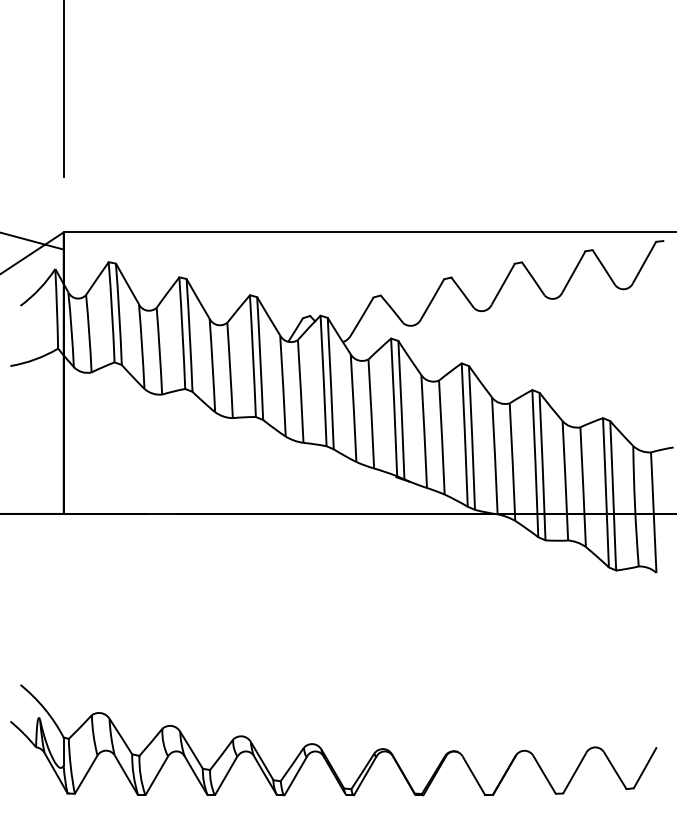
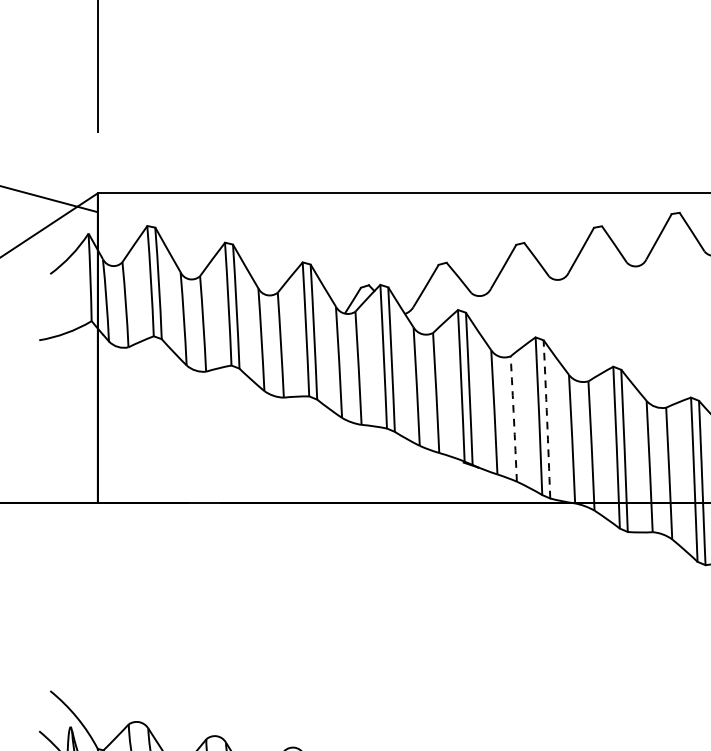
arc: (442, 437) -> (514, 418), solid -> dashed
arc: (472, 437) -> (547, 418), solid -> dashed

